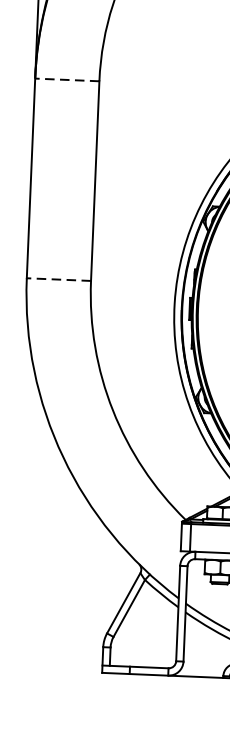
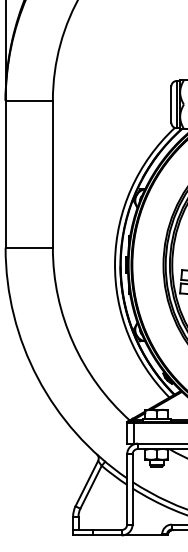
line: (67, 79) -> (29, 100), dashed -> solid
line: (59, 279) -> (29, 247), dashed -> solid

